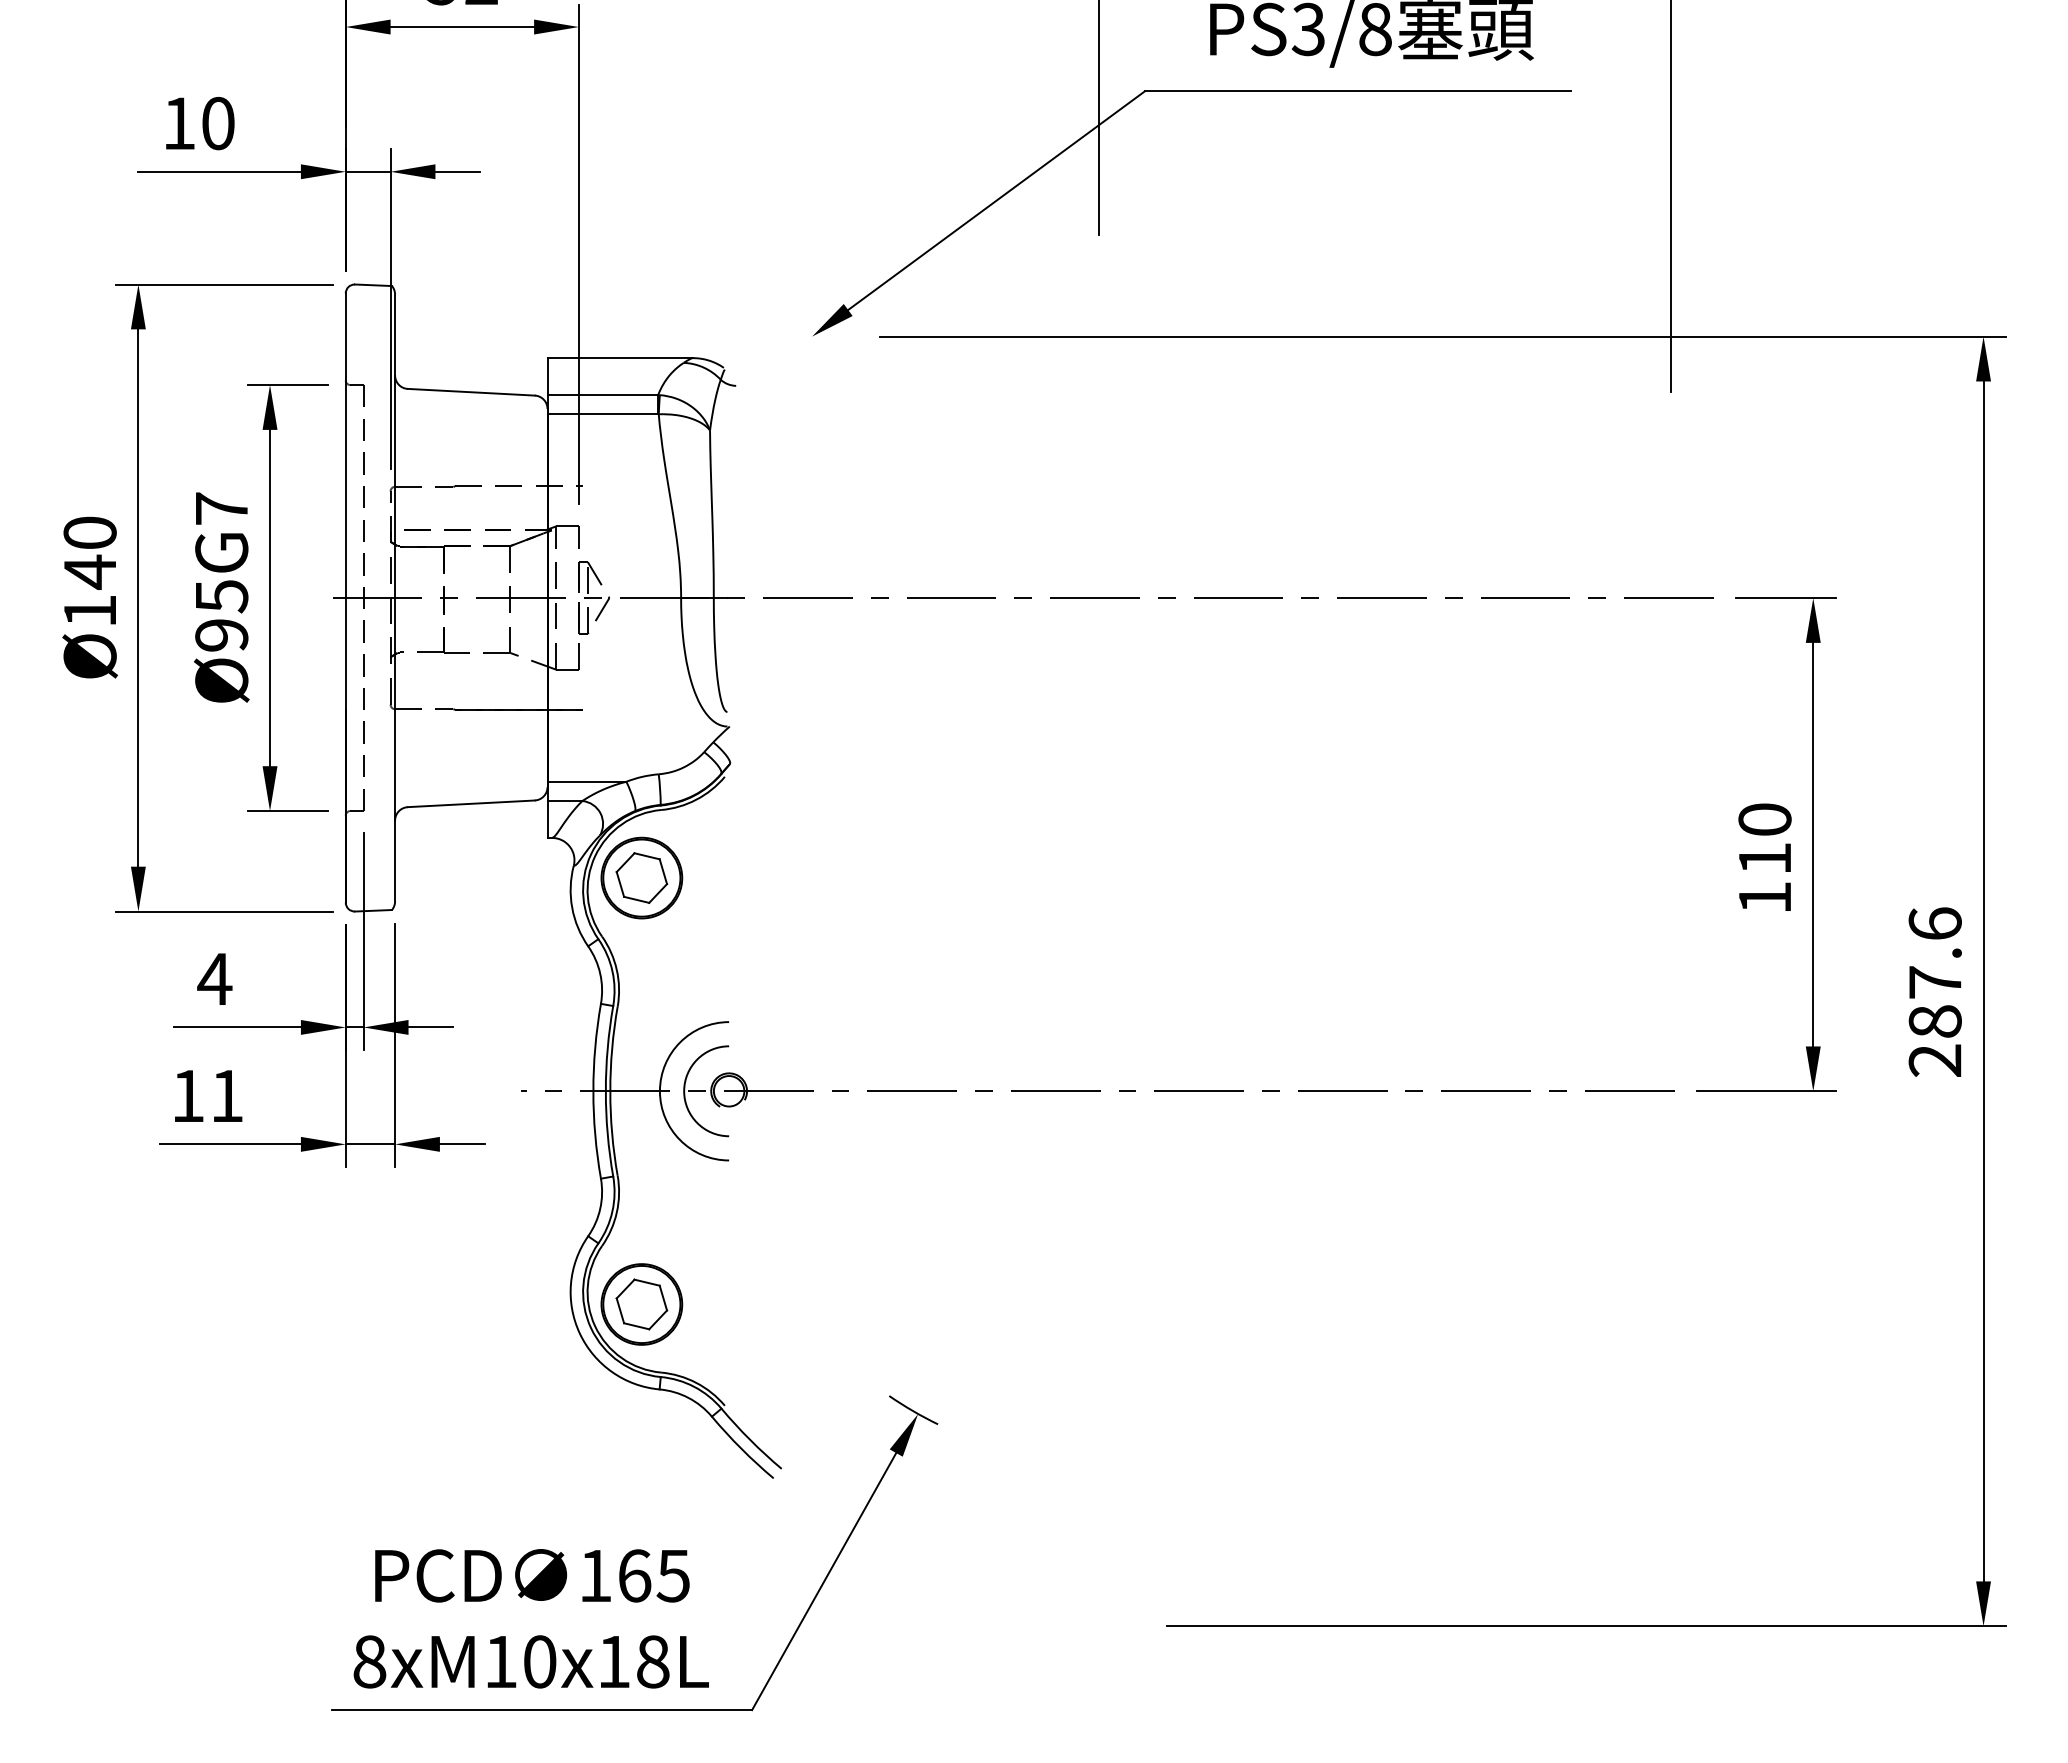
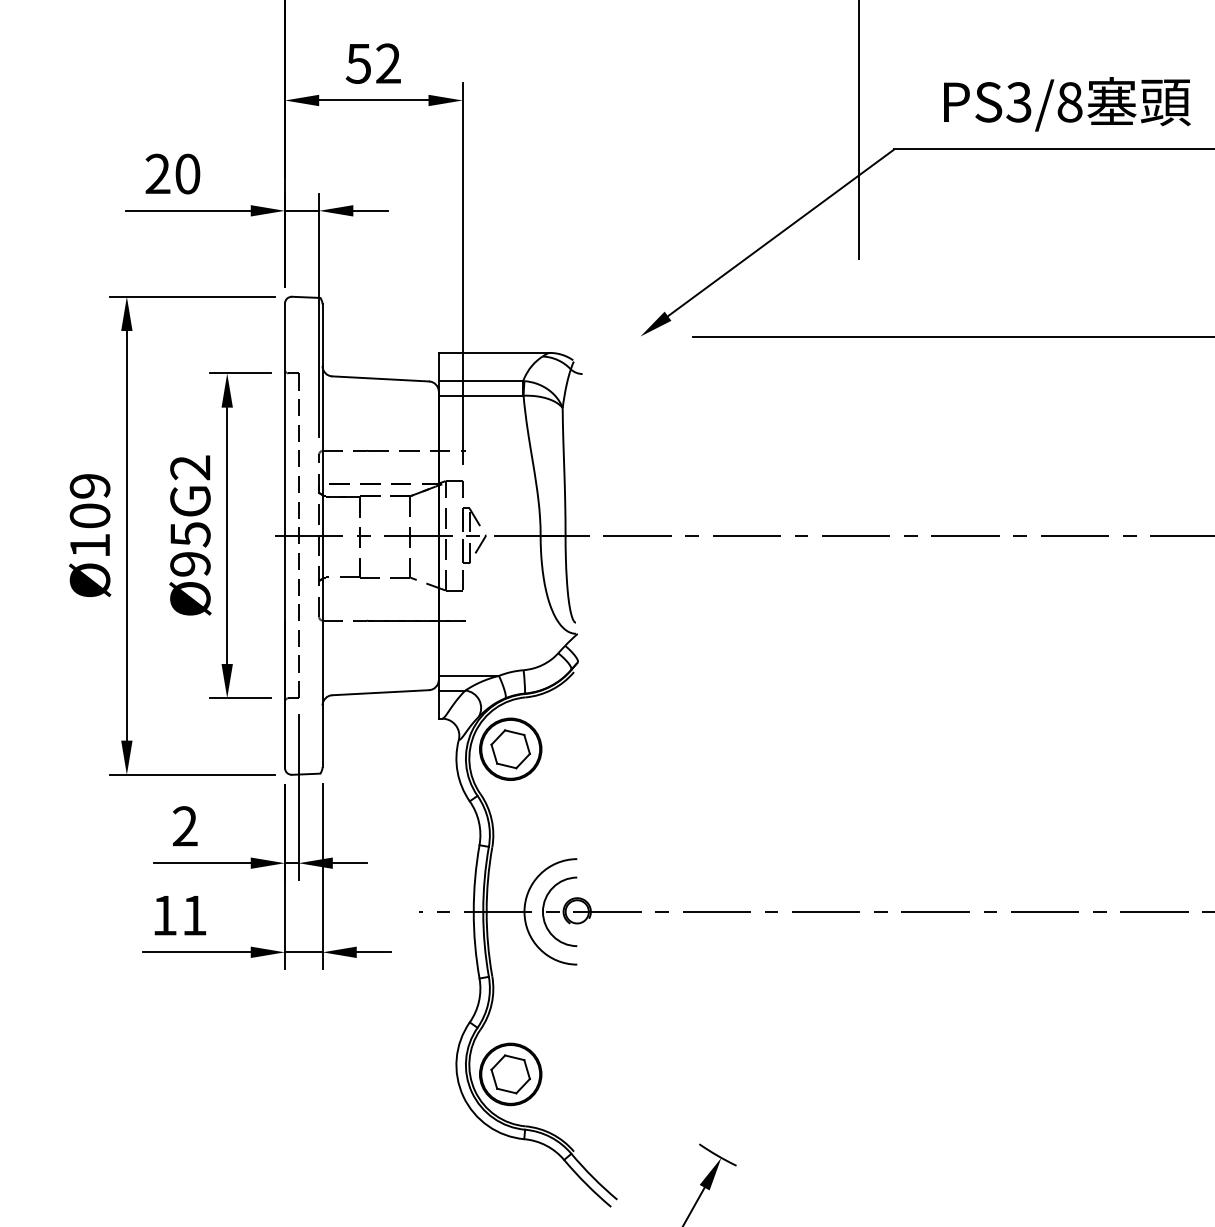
text: (179, 123) -> (158, 174), 10 -> 20
text: (221, 508) -> (190, 467), Ø95G7 -> Ø95G2
text: (89, 552) -> (89, 501), Ø140 -> Ø109
text: (214, 978) -> (184, 825), 4 -> 2

